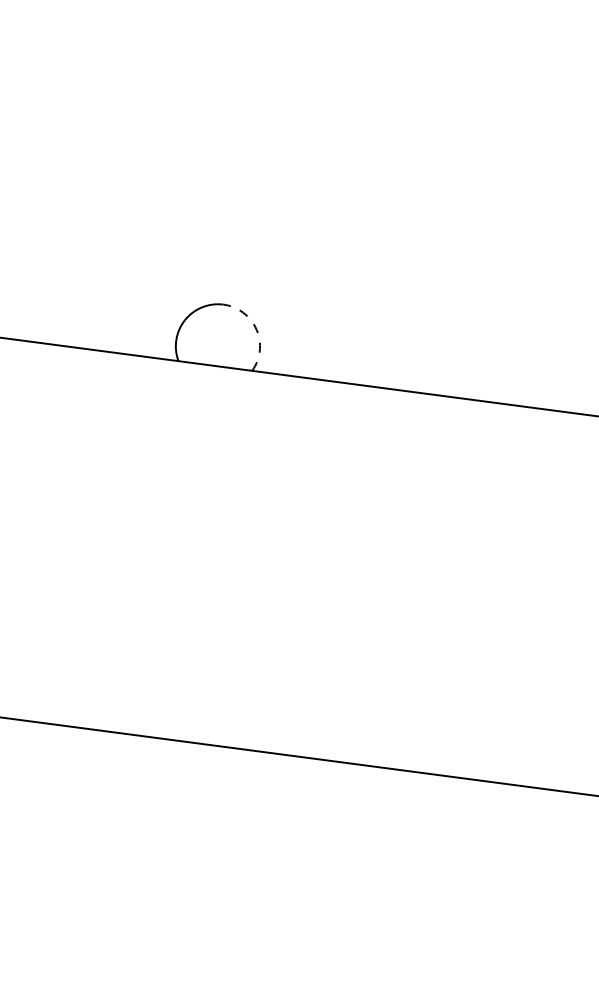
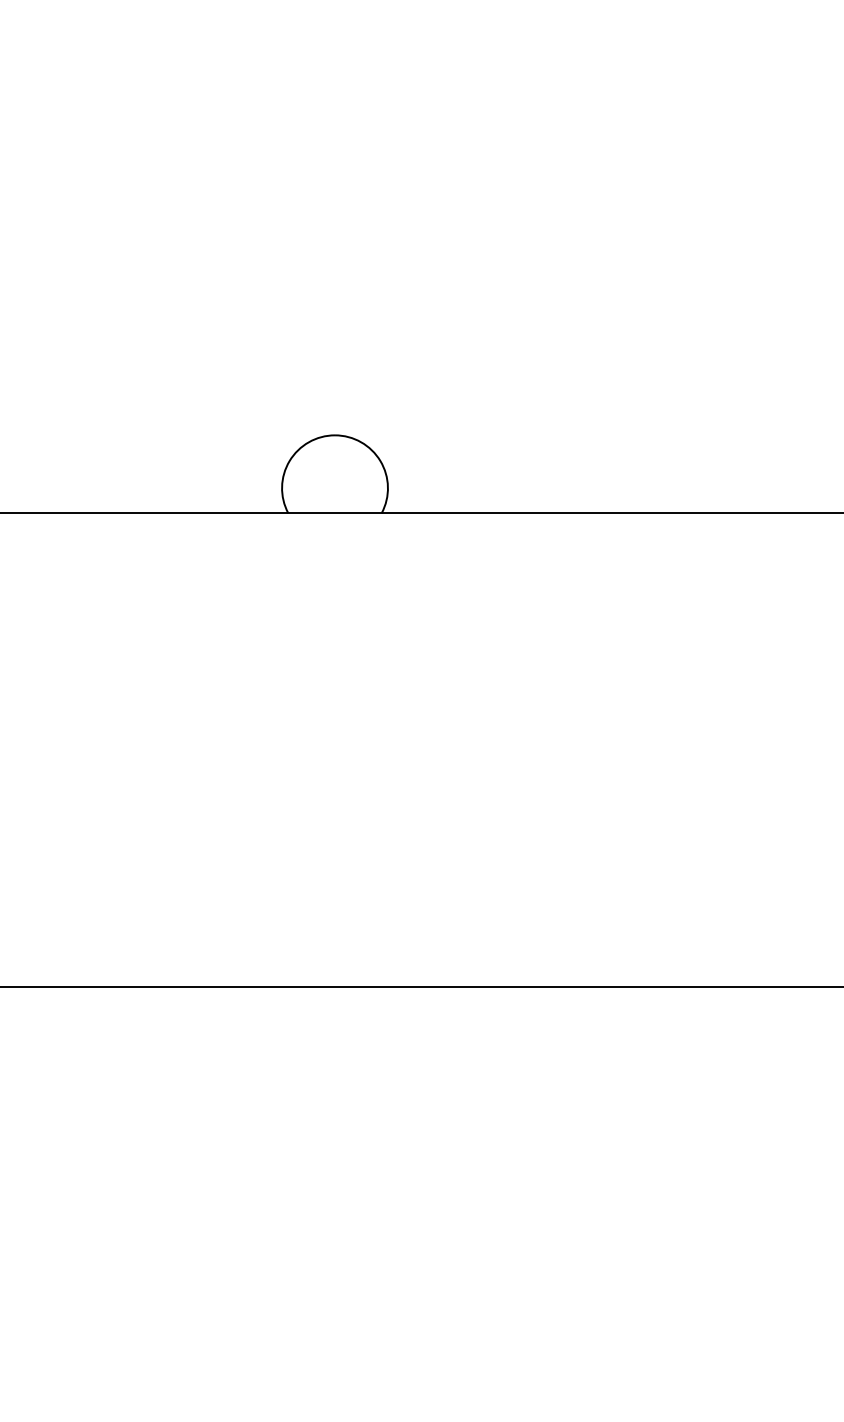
arc: (256, 329) -> (380, 461), dashed -> solid

